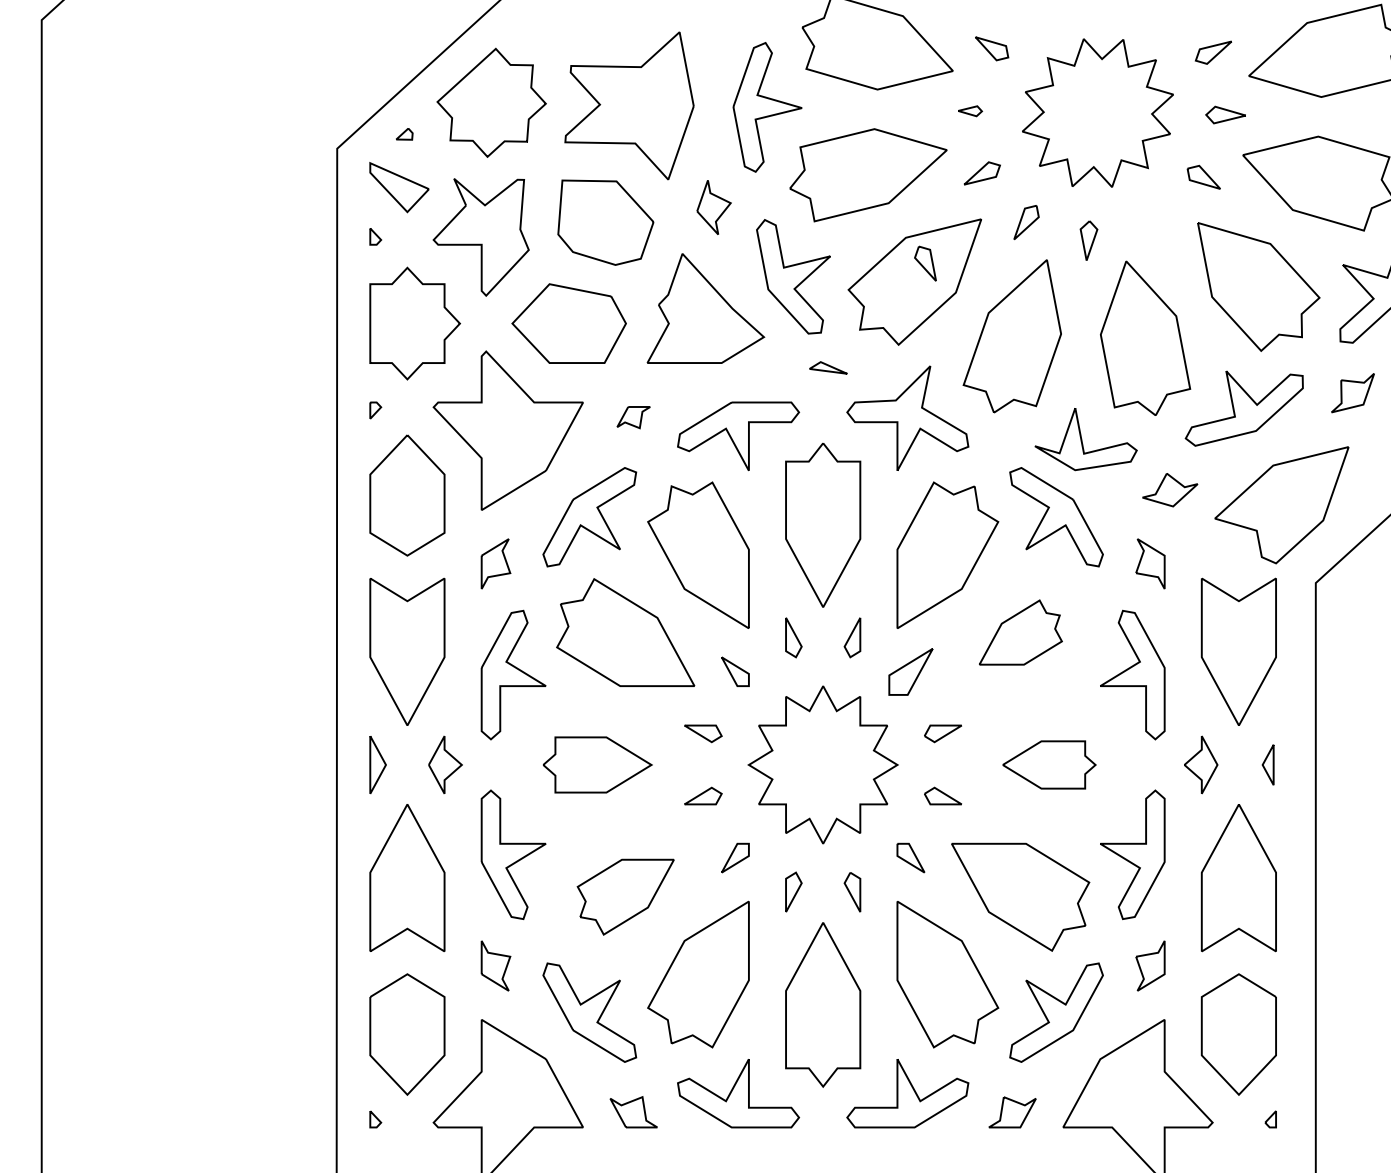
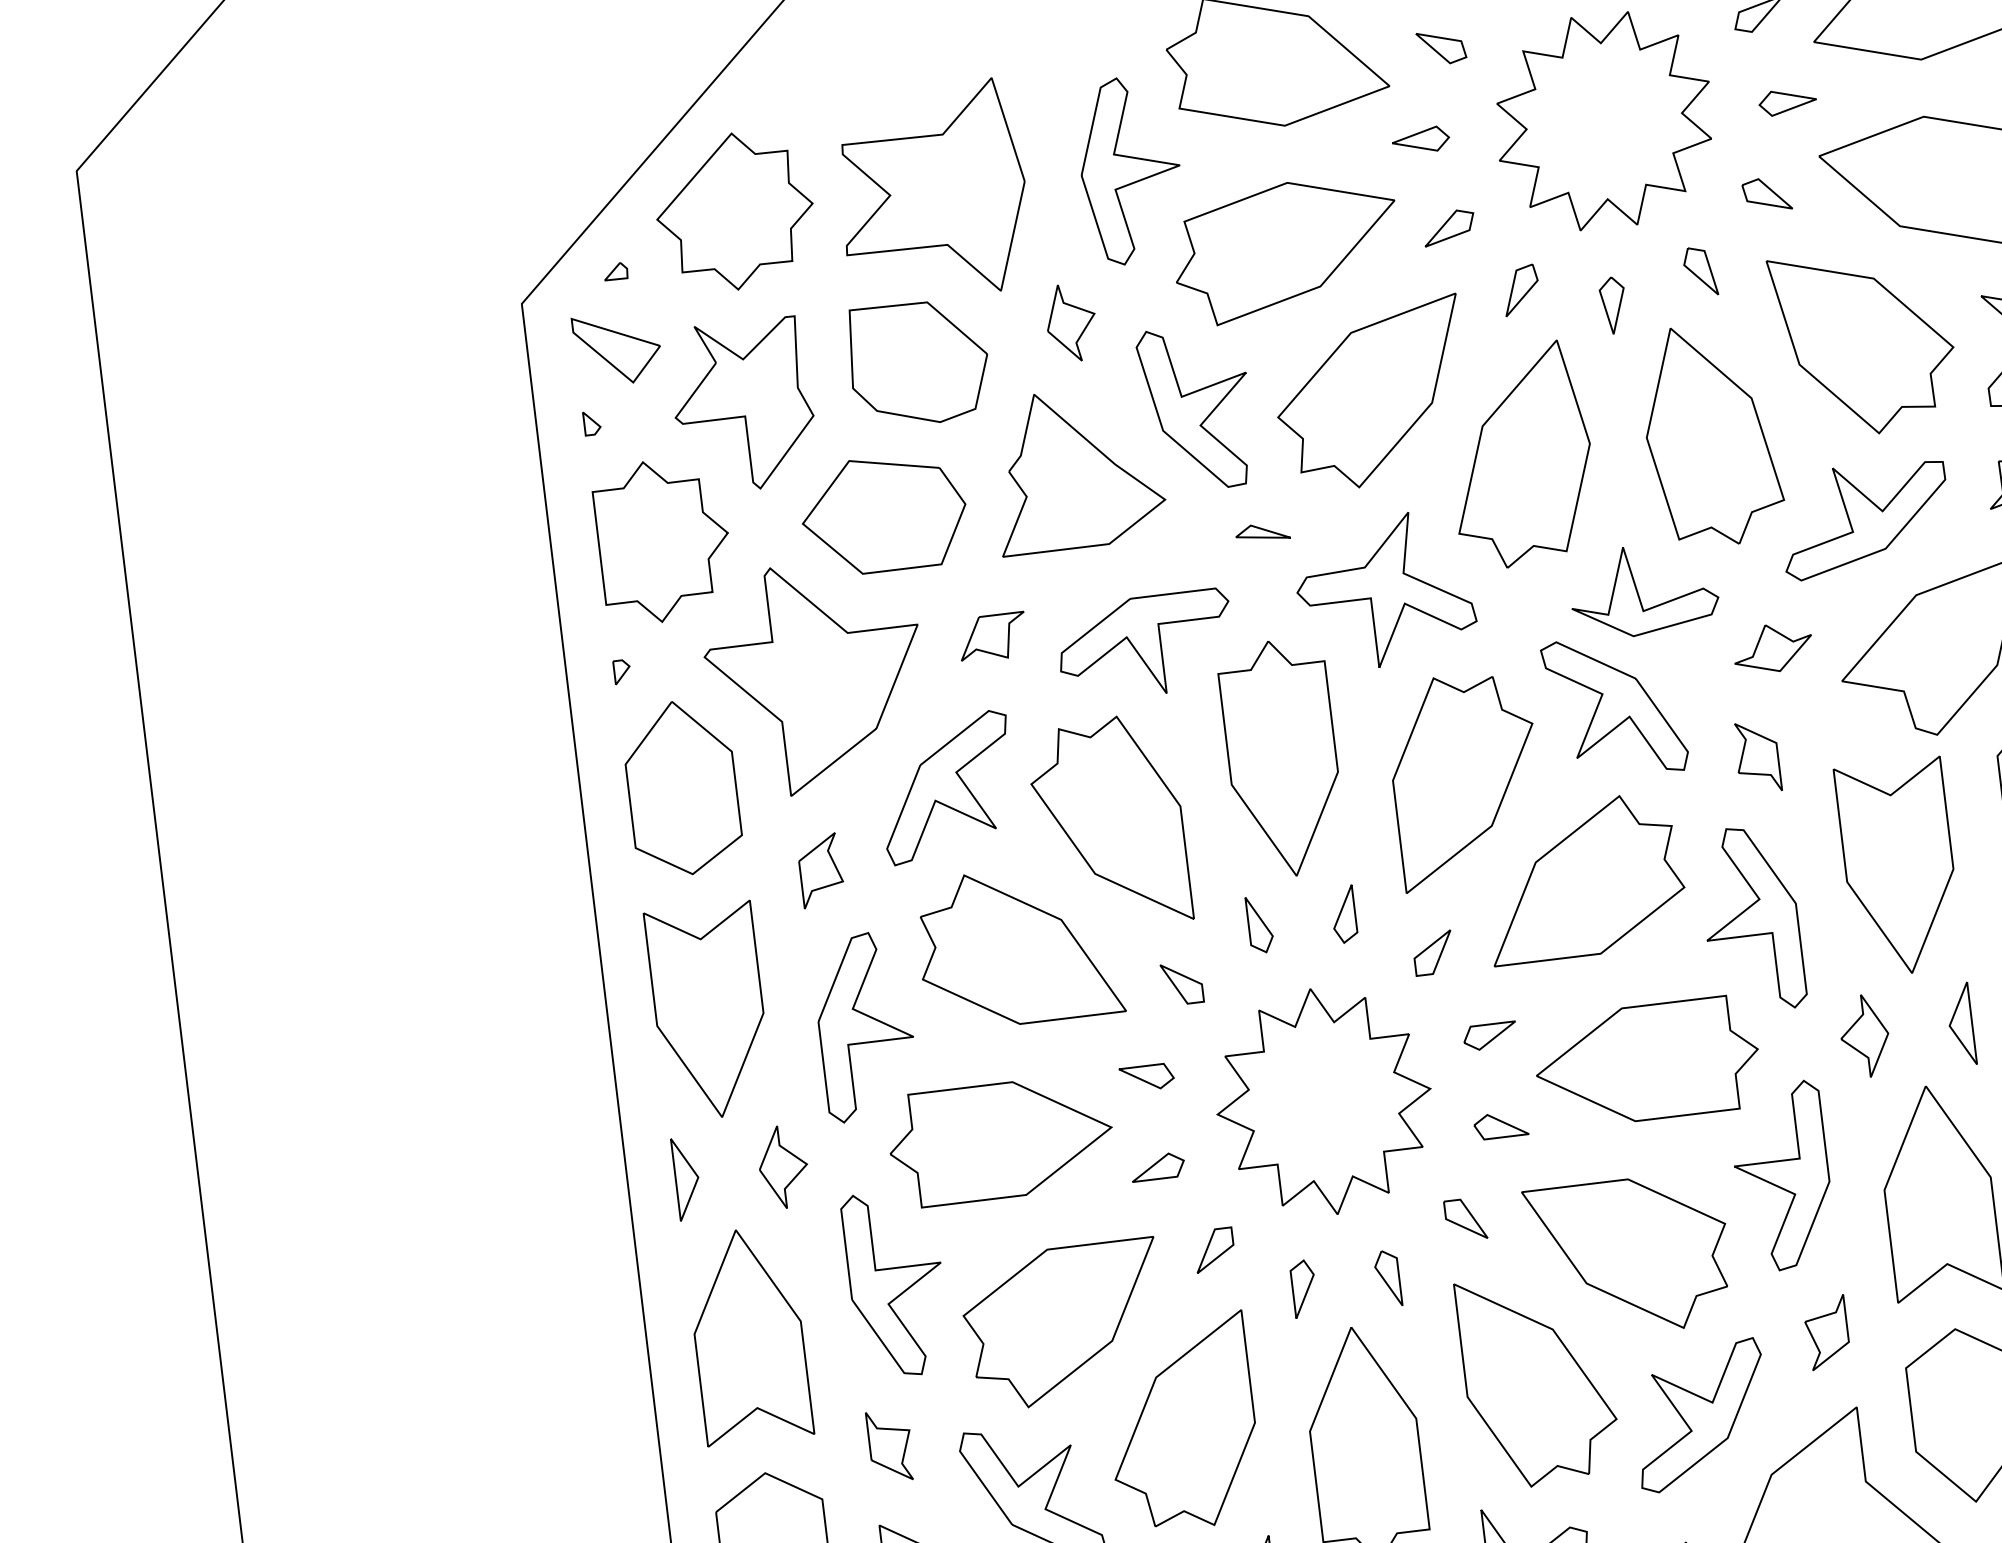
part: (970, 111) -> (1421, 141), size x1.67
part: (925, 263) -> (1700, 271), moved
part: (633, 417) -> (992, 637), size x1.43
part: (1020, 632) -> (1583, 877), size x1.67
part: (910, 671) -> (1432, 952), size x0.62
part: (597, 764) -> (1000, 1140), size x1.43
part: (1049, 764) -> (1647, 1061), size x1.67
part: (1267, 764) -> (1959, 1024), size x1.43
part: (625, 896) -> (1063, 1324), size x1.43

